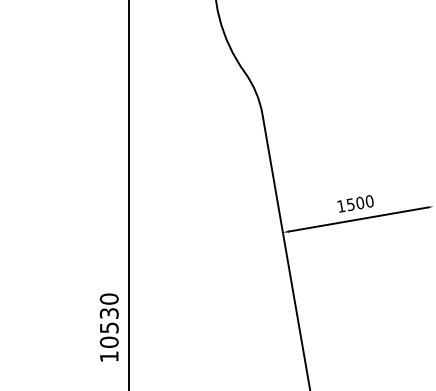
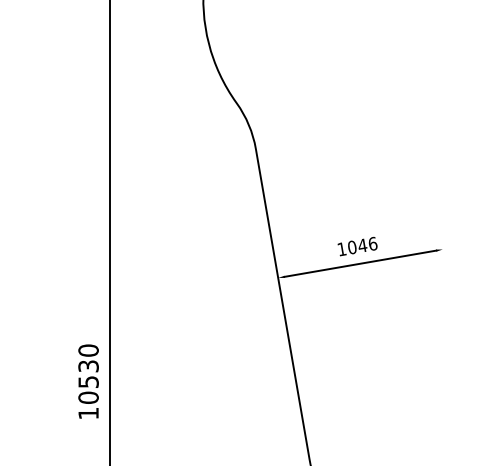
text: (360, 202) -> (362, 245), 1500 -> 1046

